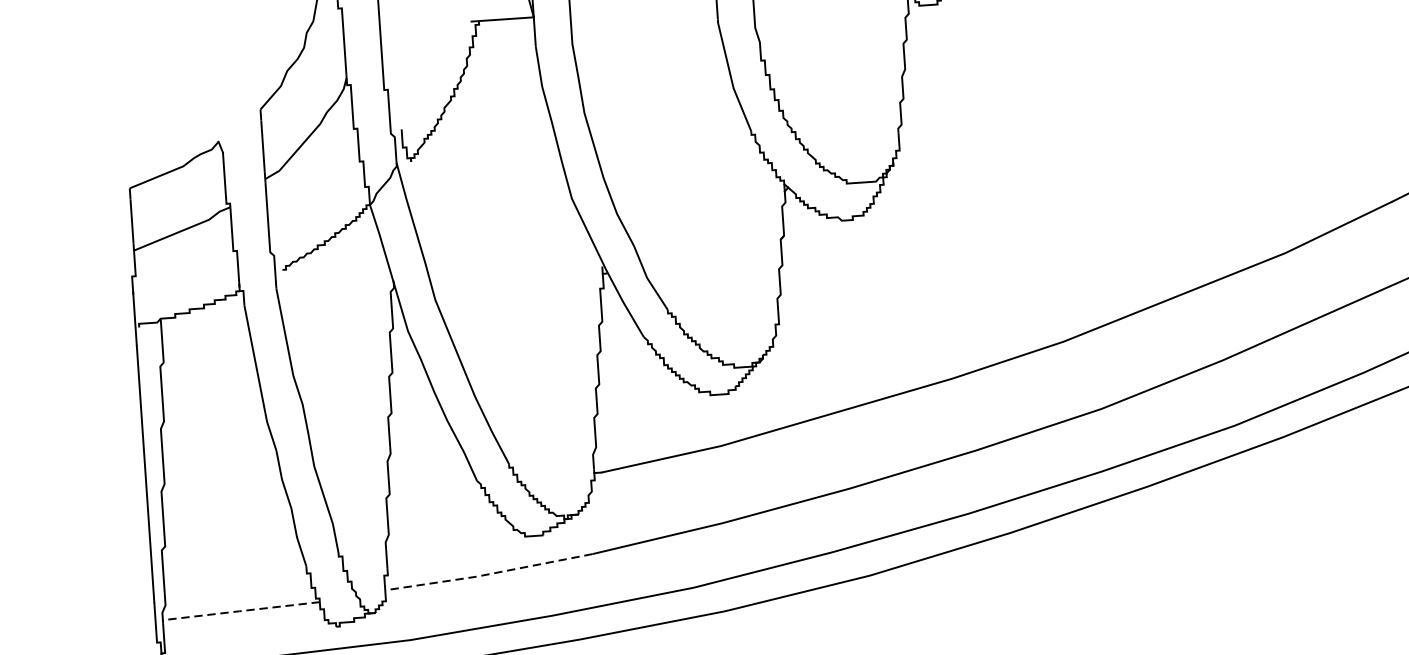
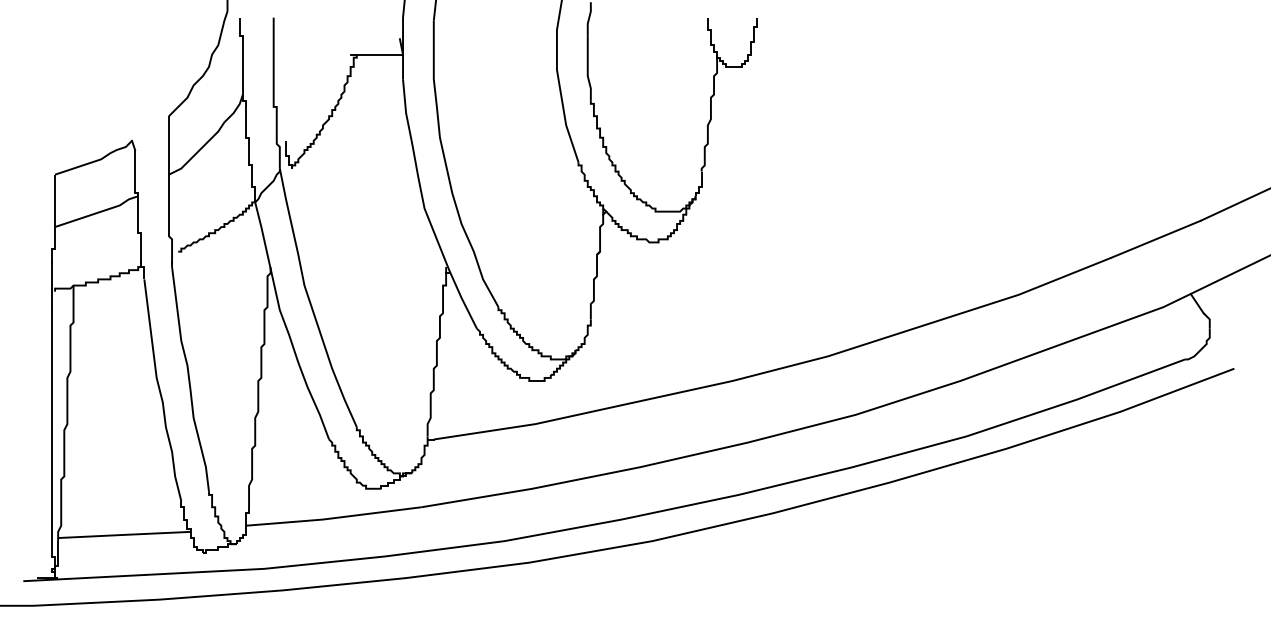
line: (487, 574) -> (332, 518), dashed -> solid
line: (240, 610) -> (123, 534), dashed -> solid

